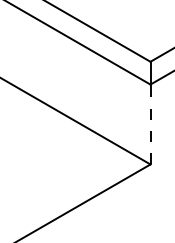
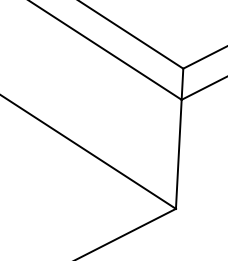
line: (150, 124) -> (178, 154), dashed -> solid

